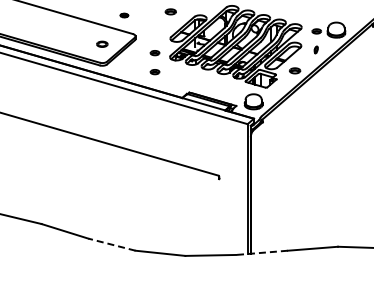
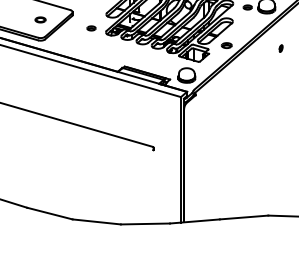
part: (315, 49) -> (280, 48), moved
part: (154, 72) -> (90, 47), removed
line: (111, 244) -> (49, 213), dashed -> solid
line: (262, 252) -> (195, 221), dashed -> solid

